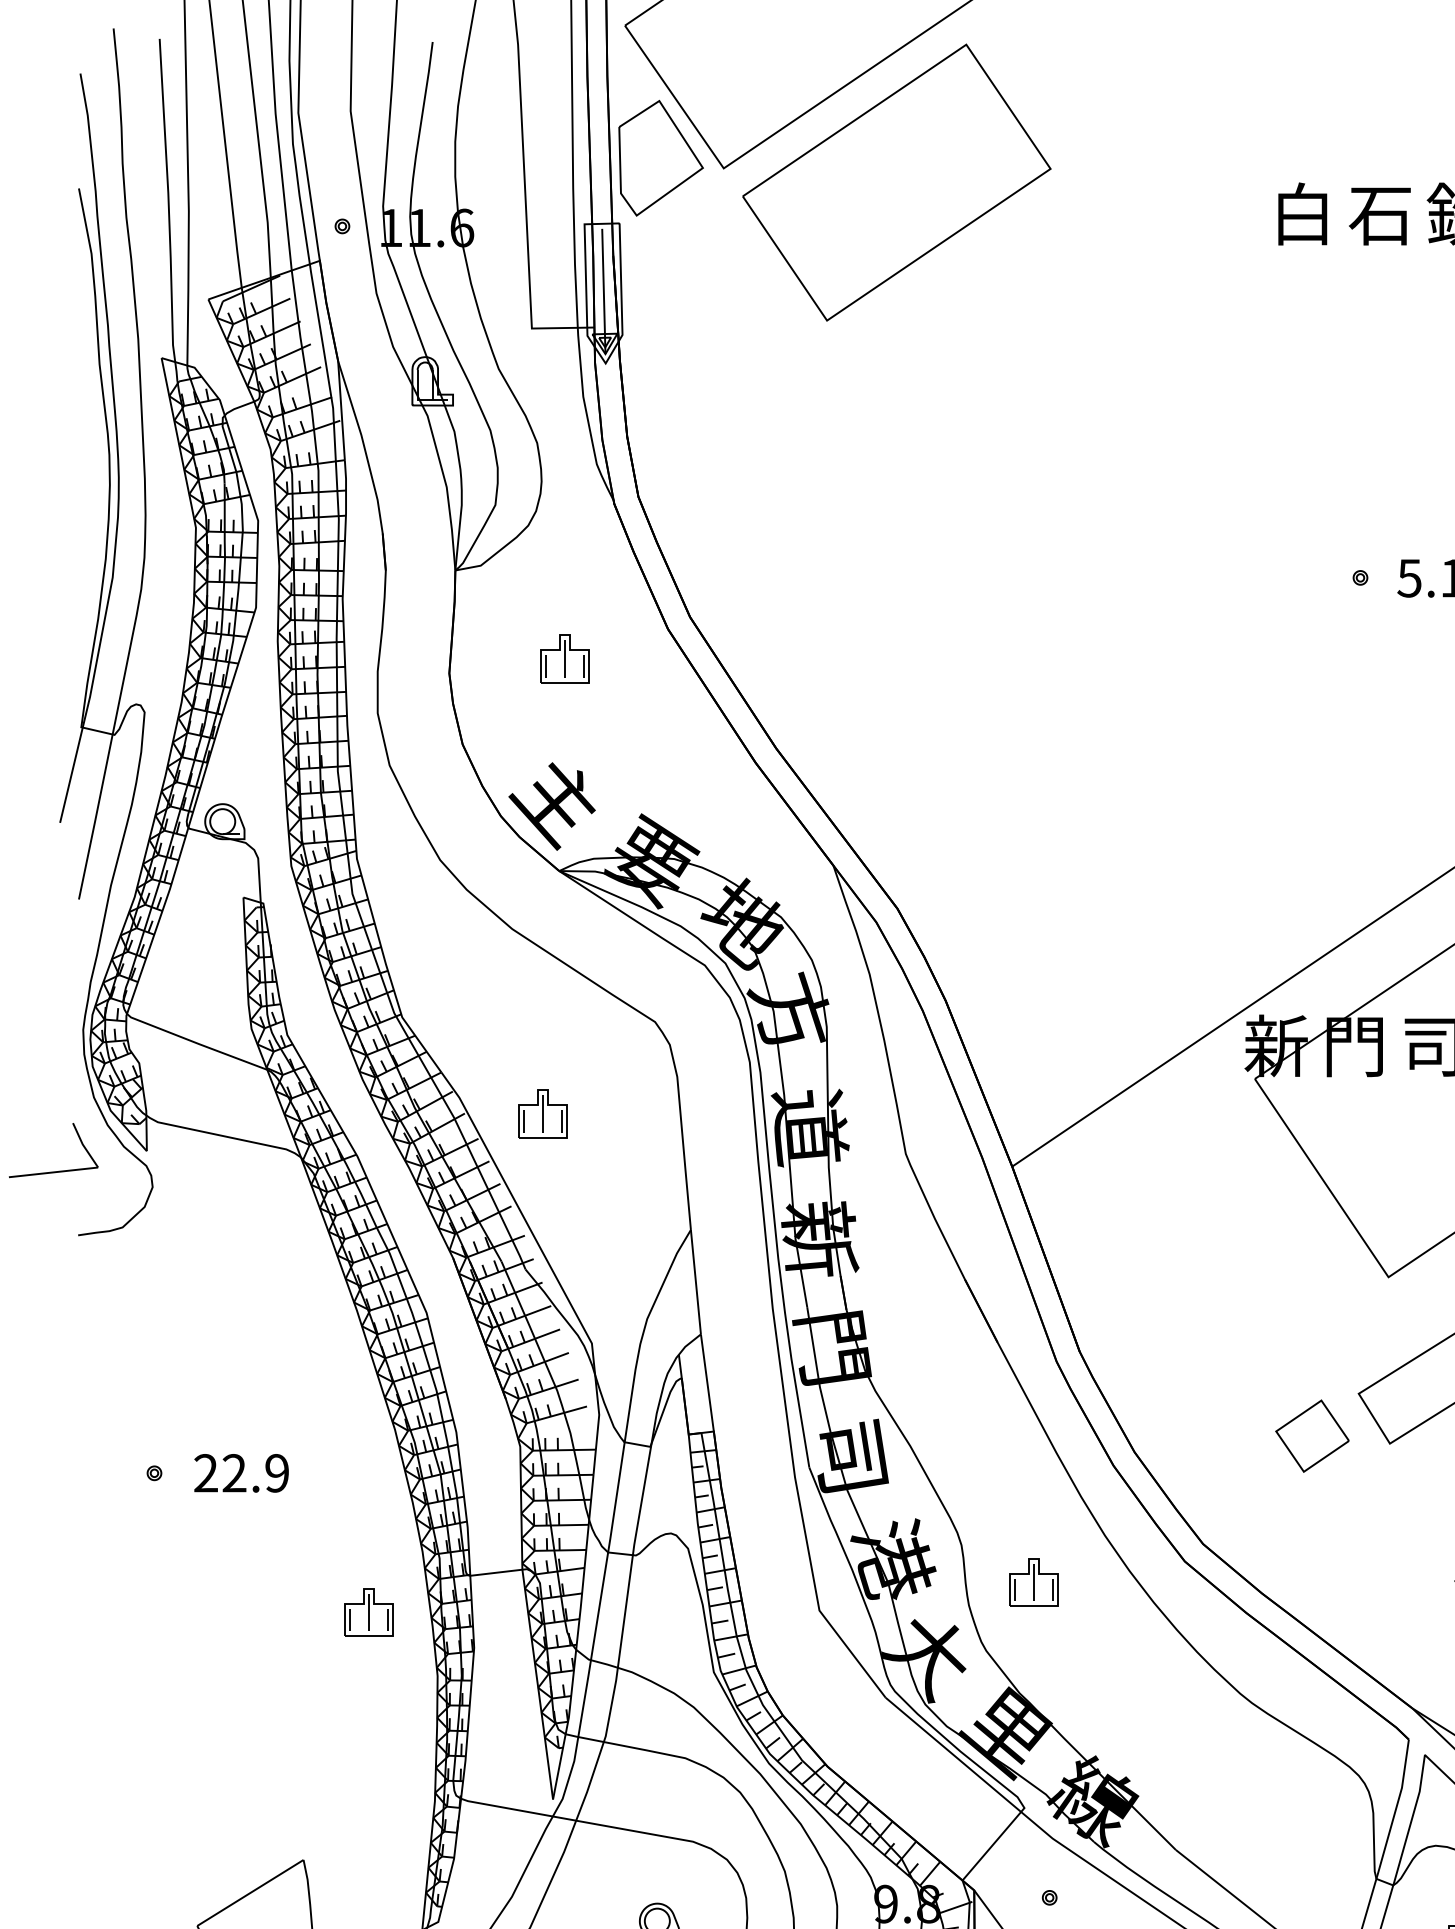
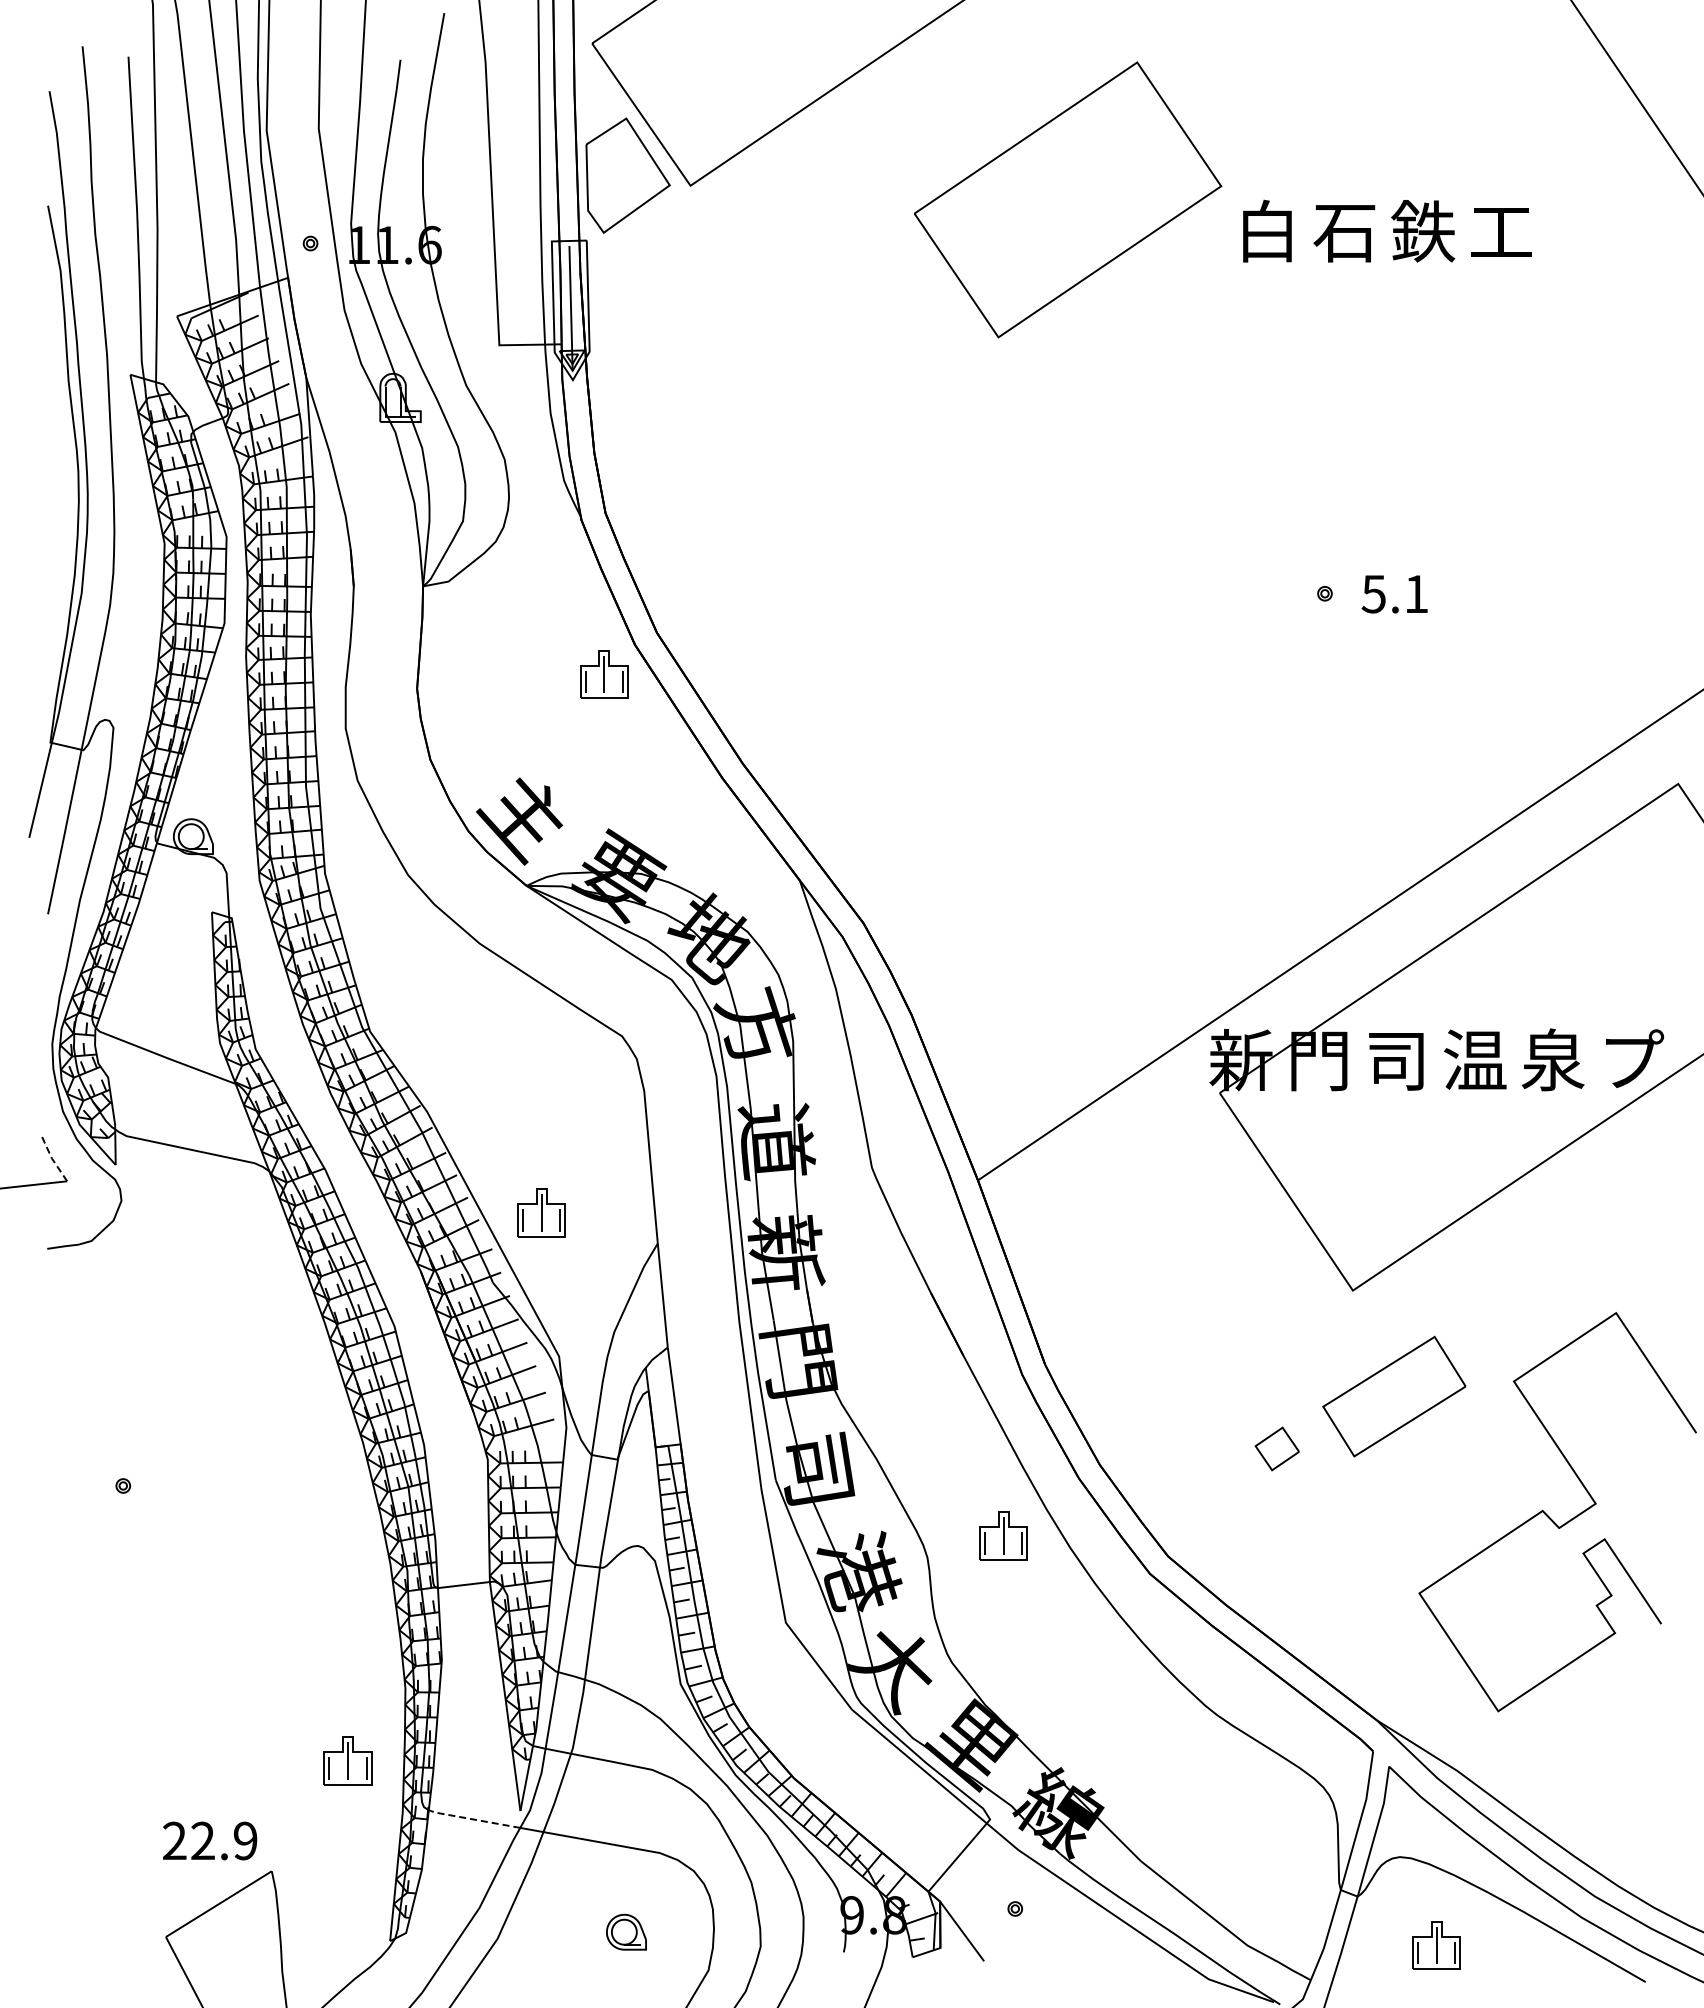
part: (897, 182) -> (1068, 199), moved
part: (565, 658) -> (604, 674), moved
part: (543, 1113) -> (541, 1212), moved
line: (83, 1145) -> (52, 1159), solid -> dashed
part: (1312, 1435) -> (1277, 1448), size x0.6
text: (241, 1472) -> (210, 1840), moved
part: (1033, 1582) -> (1003, 1535), moved
part: (368, 1612) -> (347, 1760), moved
line: (505, 1808) -> (473, 1819), solid -> dashed

